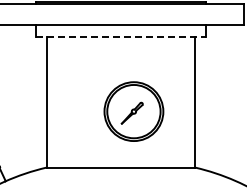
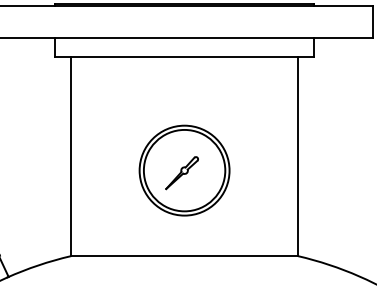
line: (120, 37) -> (183, 57), dashed -> solid
part: (133, 111) -> (183, 170), moved

